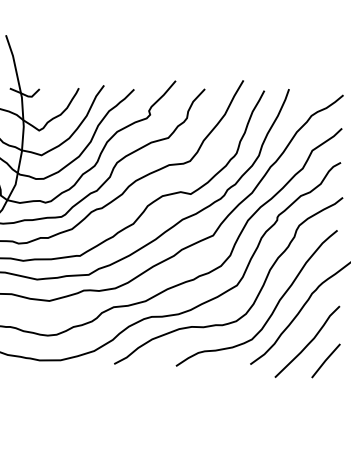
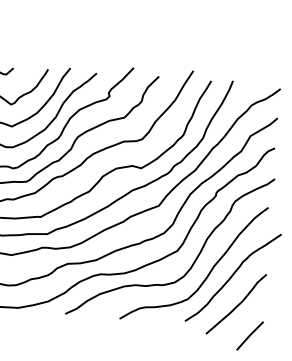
line: (325, 360) -> (249, 335), moved

